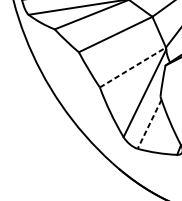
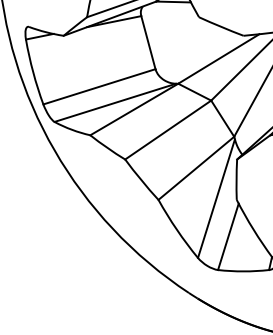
line: (133, 67) -> (196, 168), dashed -> solid
line: (149, 124) -> (228, 236), dashed -> solid

